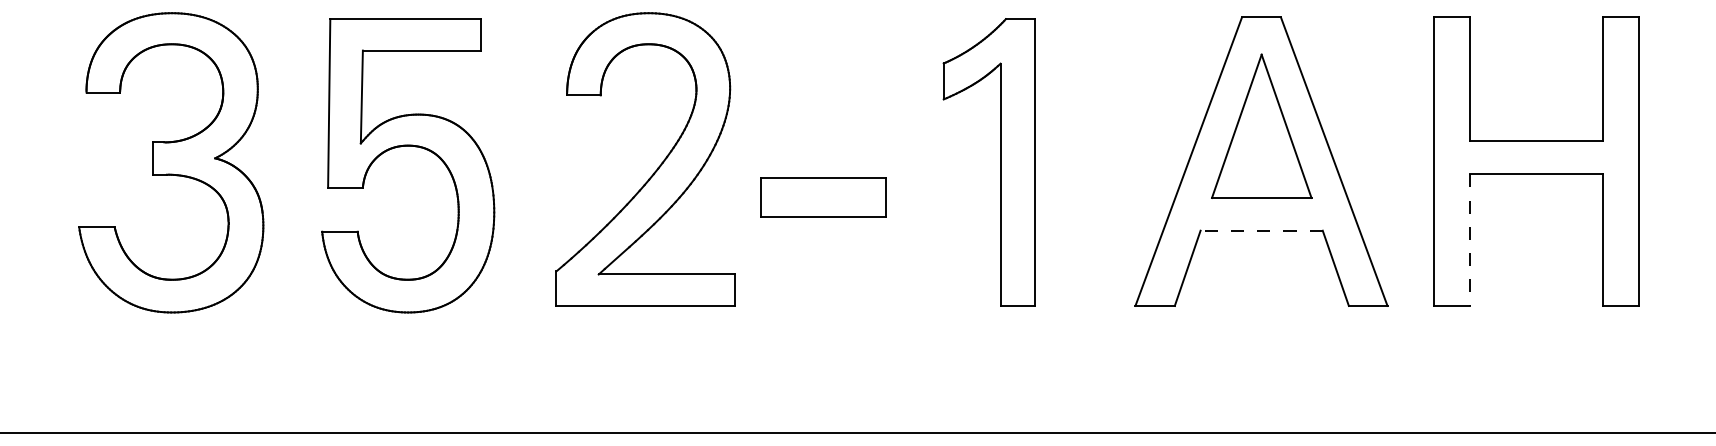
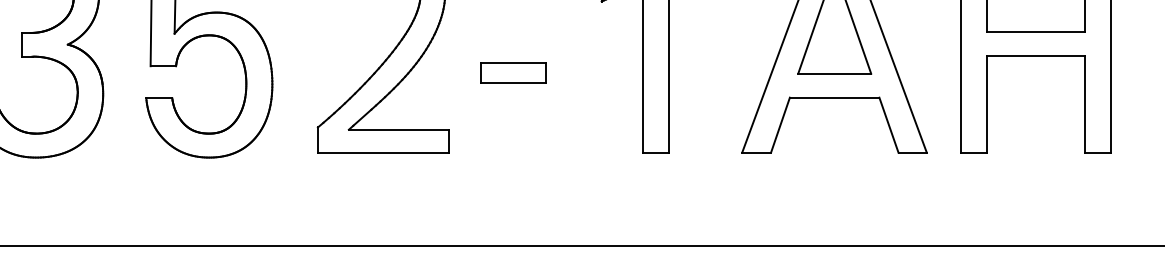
part: (823, 197) -> (513, 73), size x0.71
line: (1261, 230) -> (834, 97), dashed -> solid
line: (1469, 240) -> (986, 104), dashed -> solid

